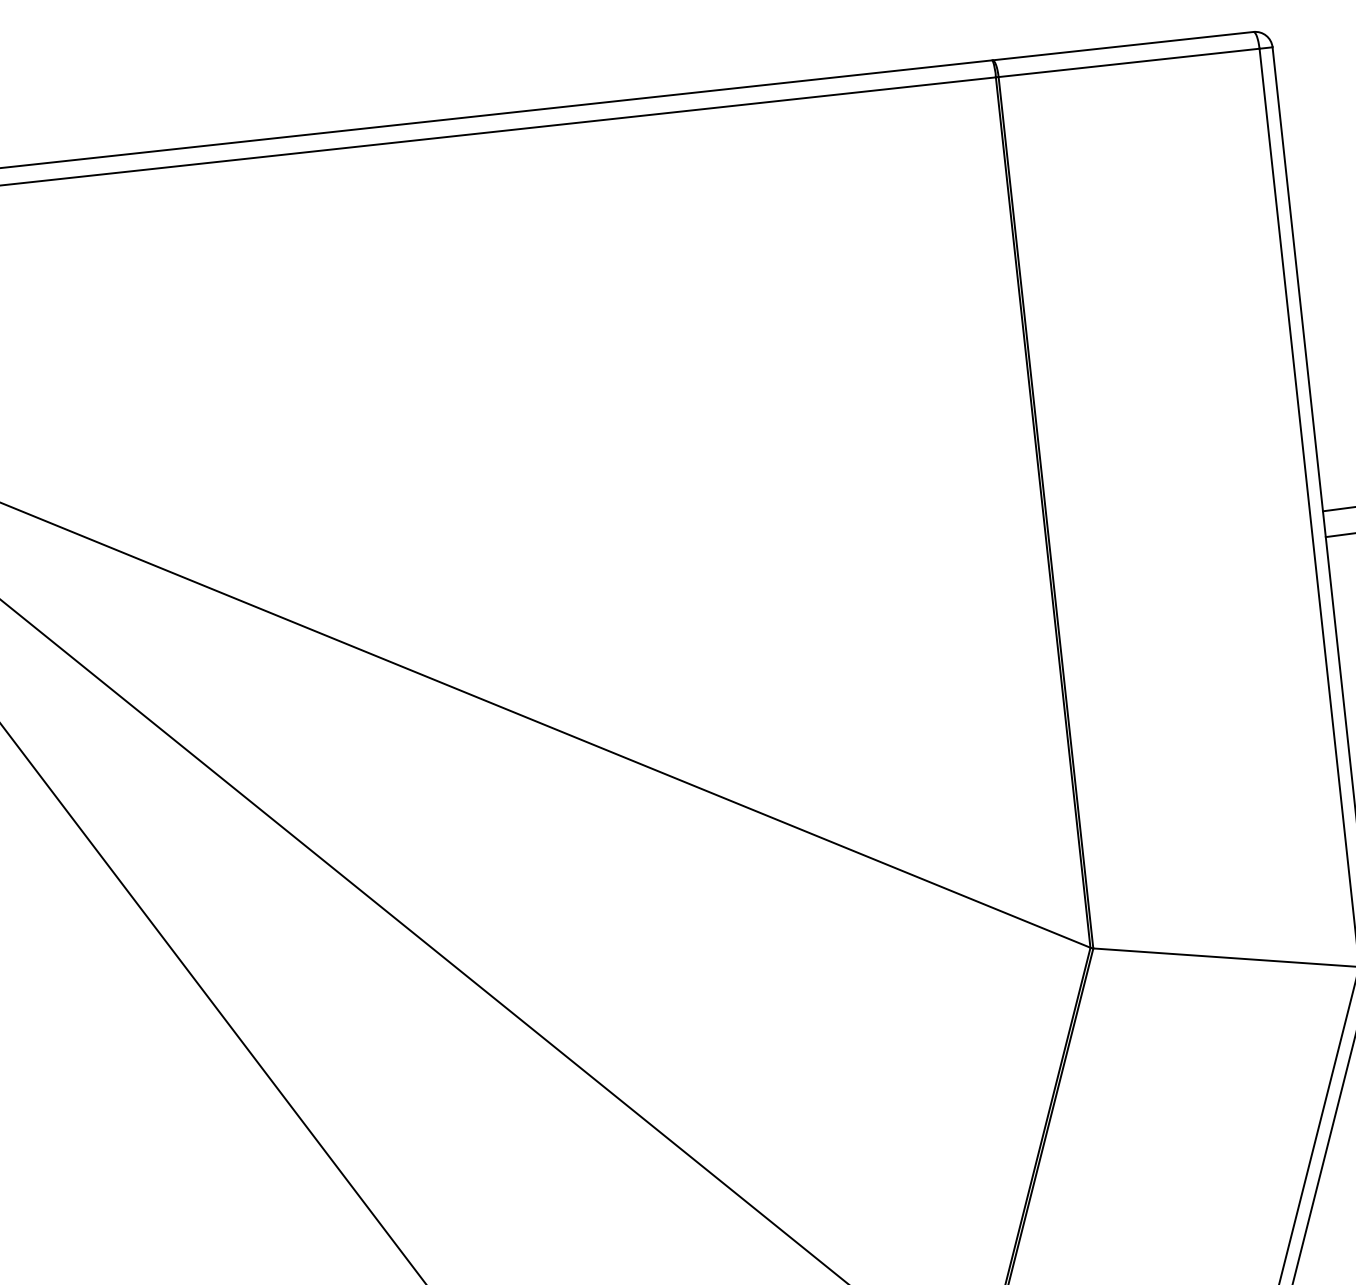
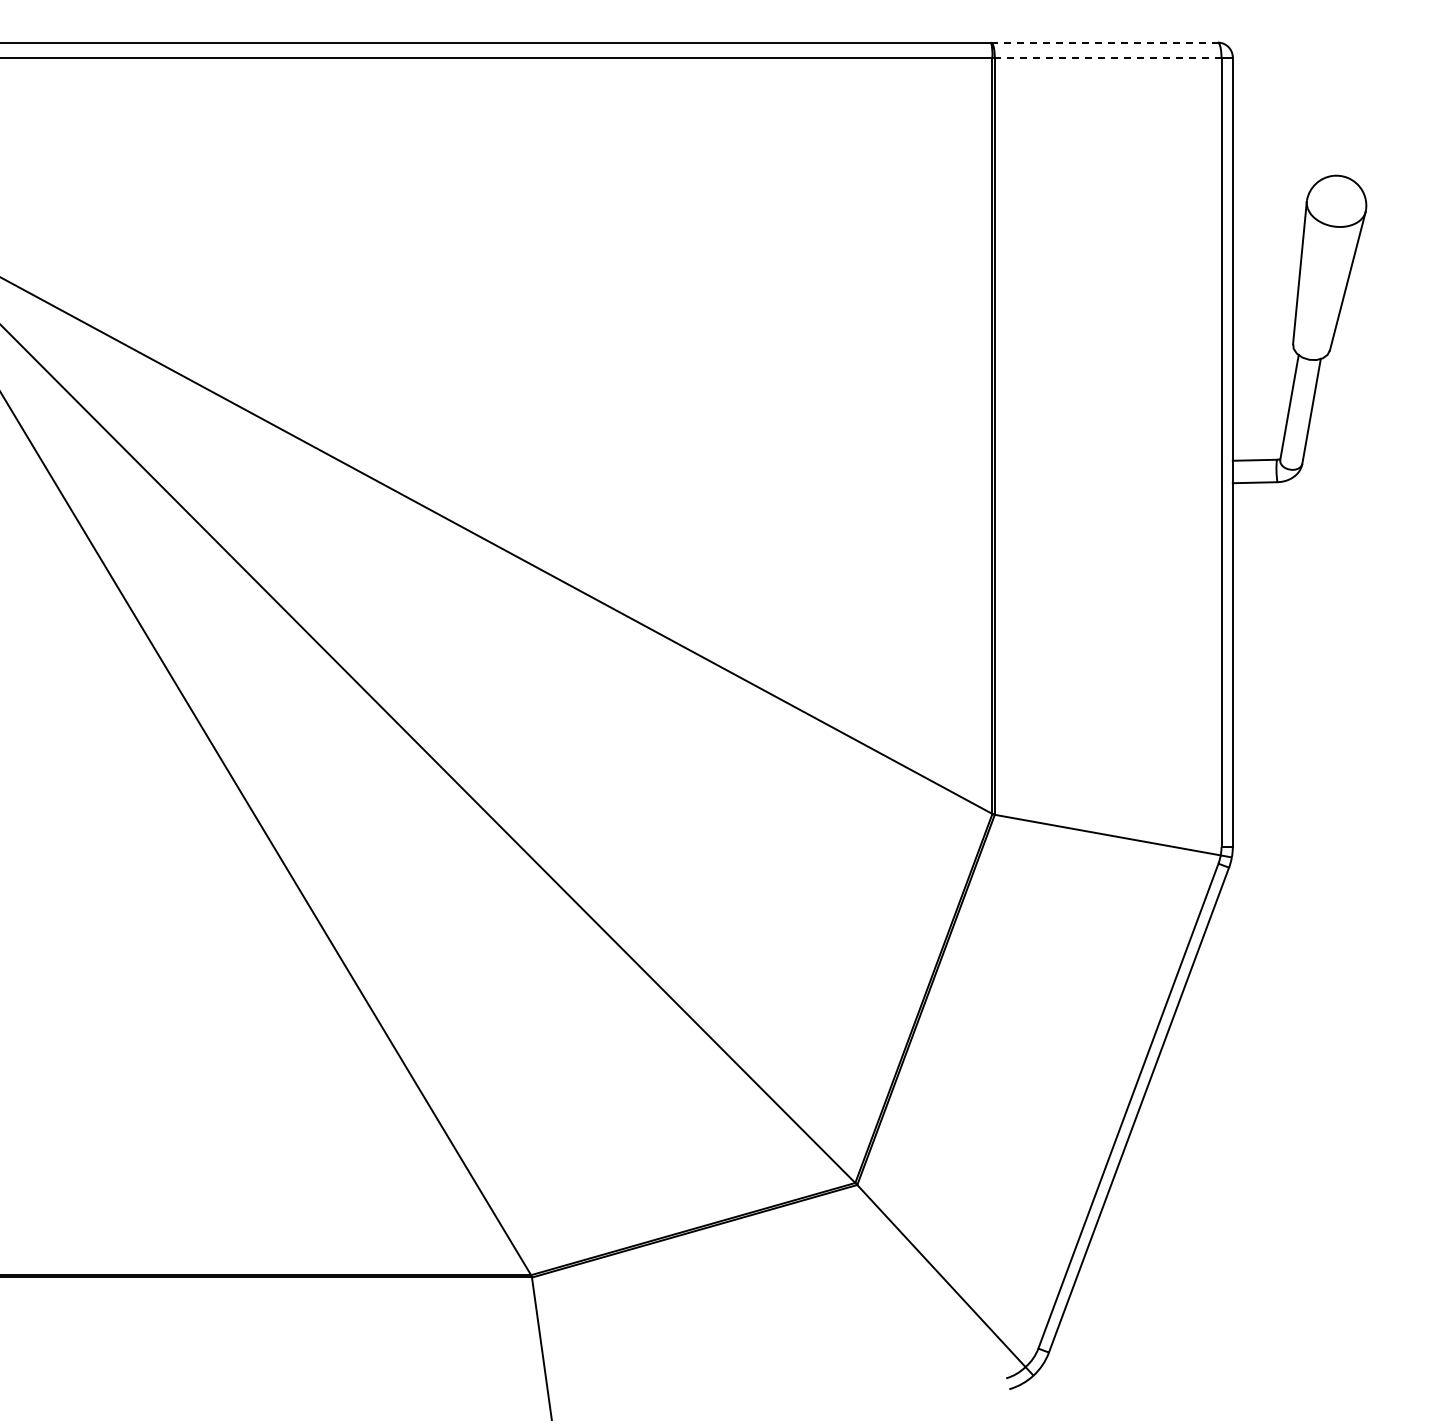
line: (1124, 45) -> (1105, 42), solid -> dashed
line: (1128, 62) -> (1107, 57), solid -> dashed

